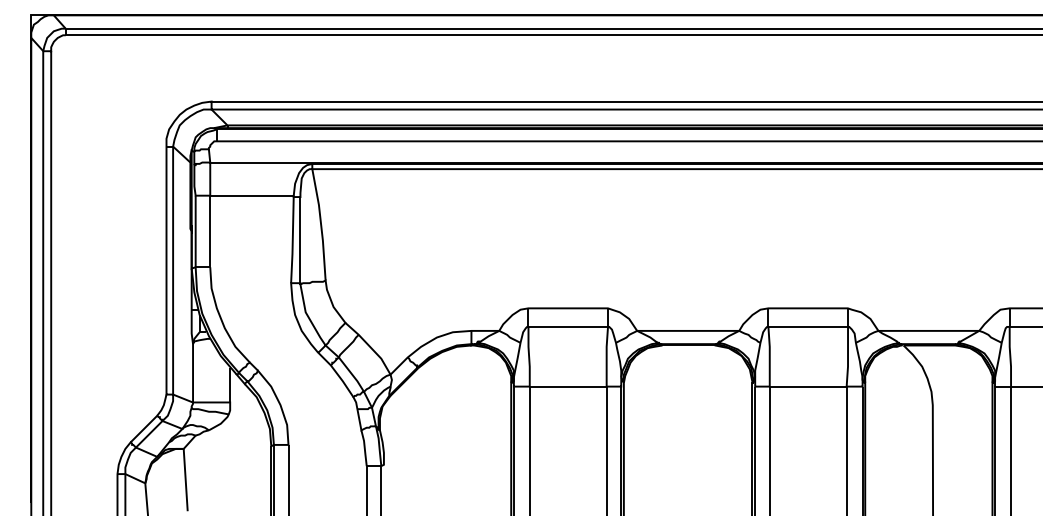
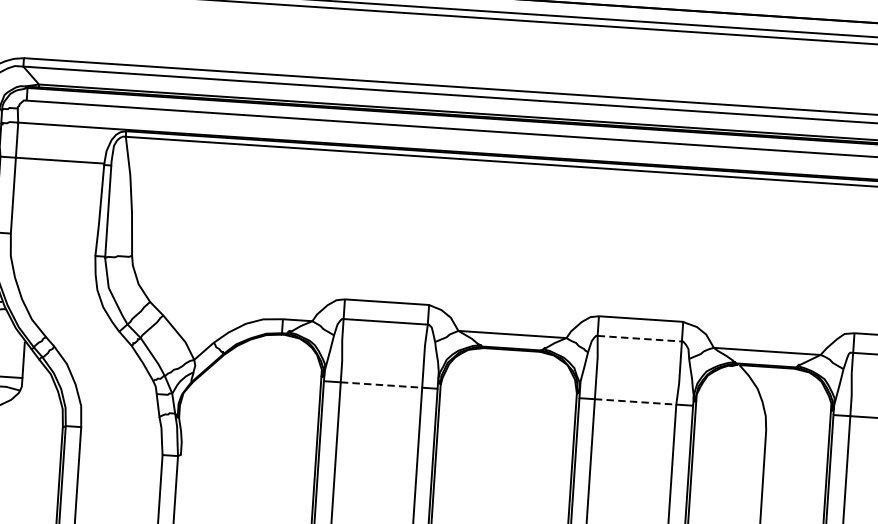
line: (808, 326) -> (640, 338), solid -> dashed
line: (568, 386) -> (381, 384), solid -> dashed
line: (808, 386) -> (635, 401), solid -> dashed

